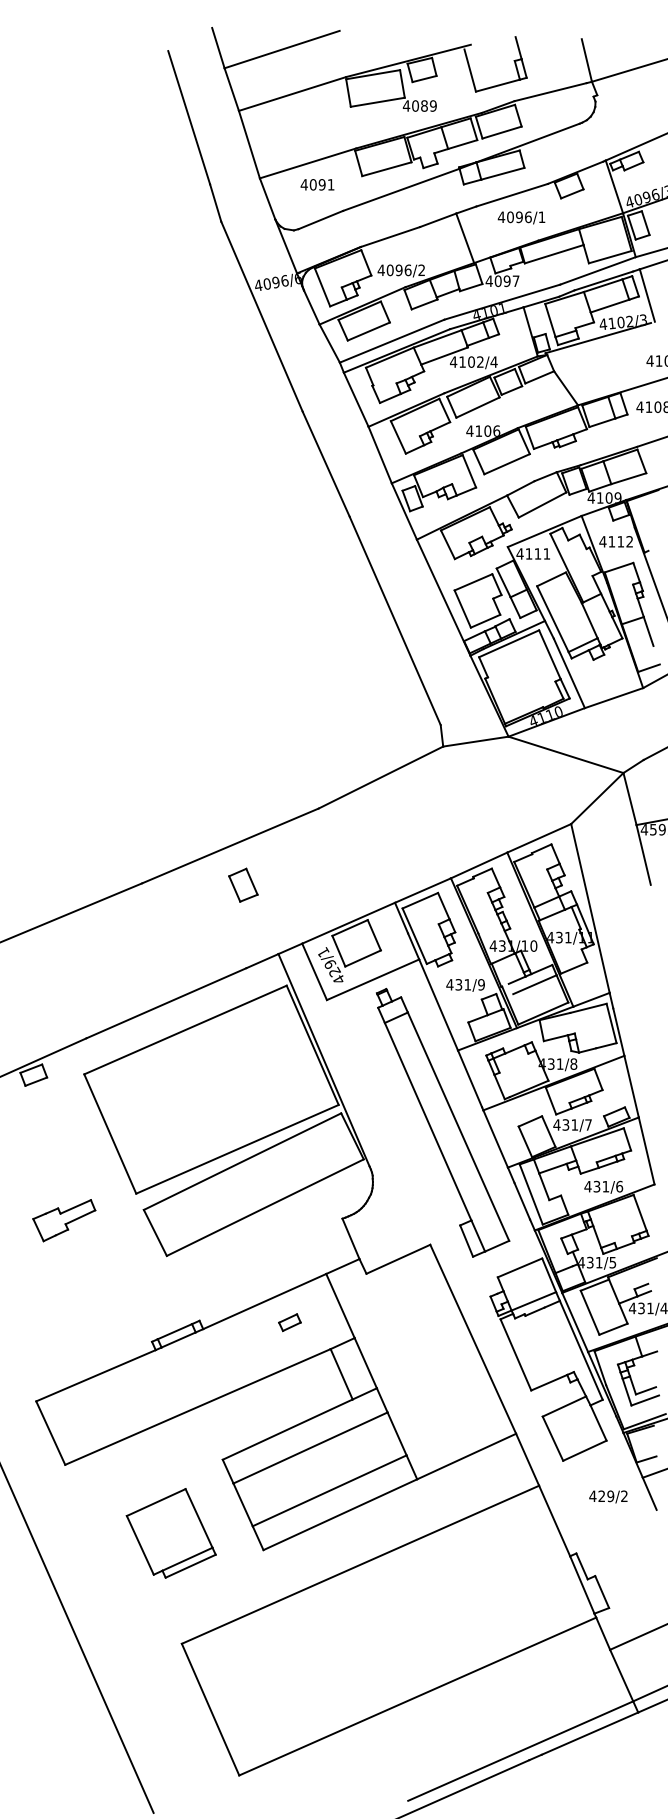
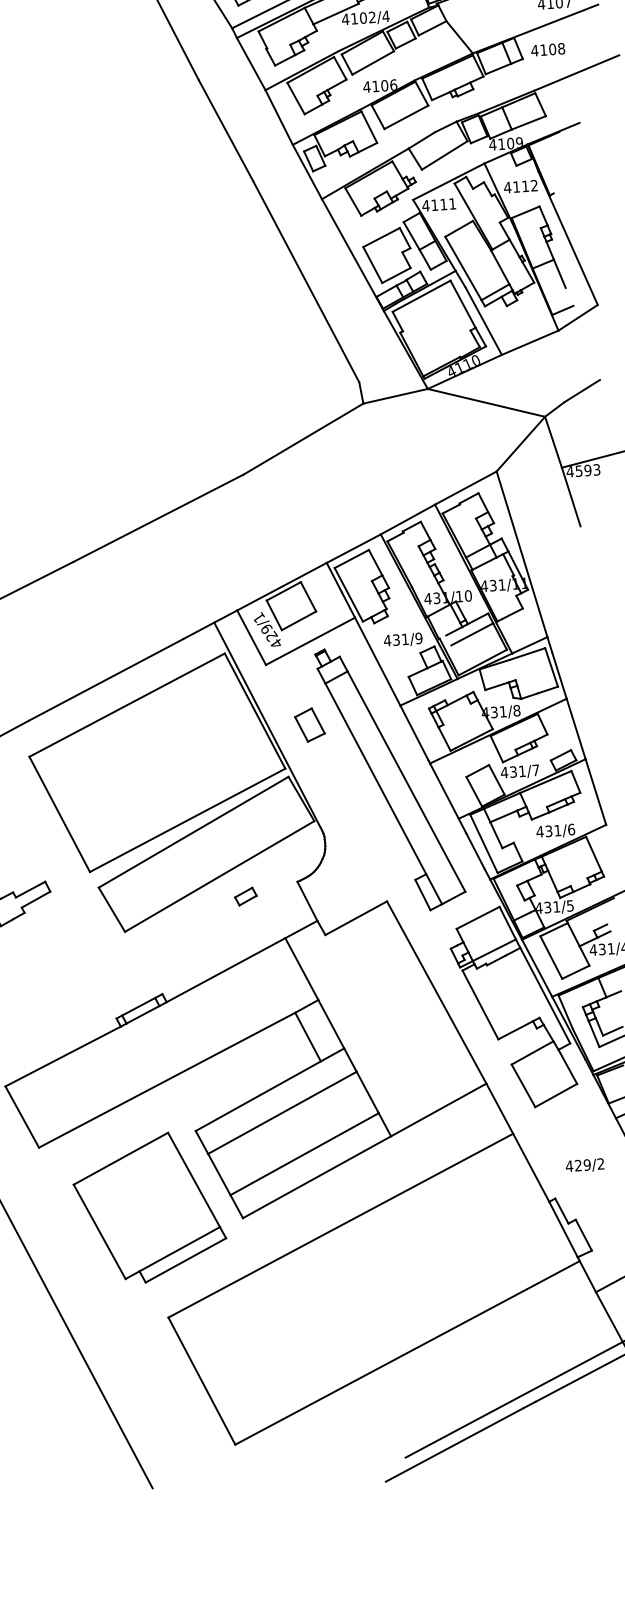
part: (243, 884) -> (309, 724), moved
part: (289, 1322) -> (245, 896), moved
text: (608, 1496) -> (585, 1165), moved
part: (171, 1533) -> (150, 1208), size x1.67

